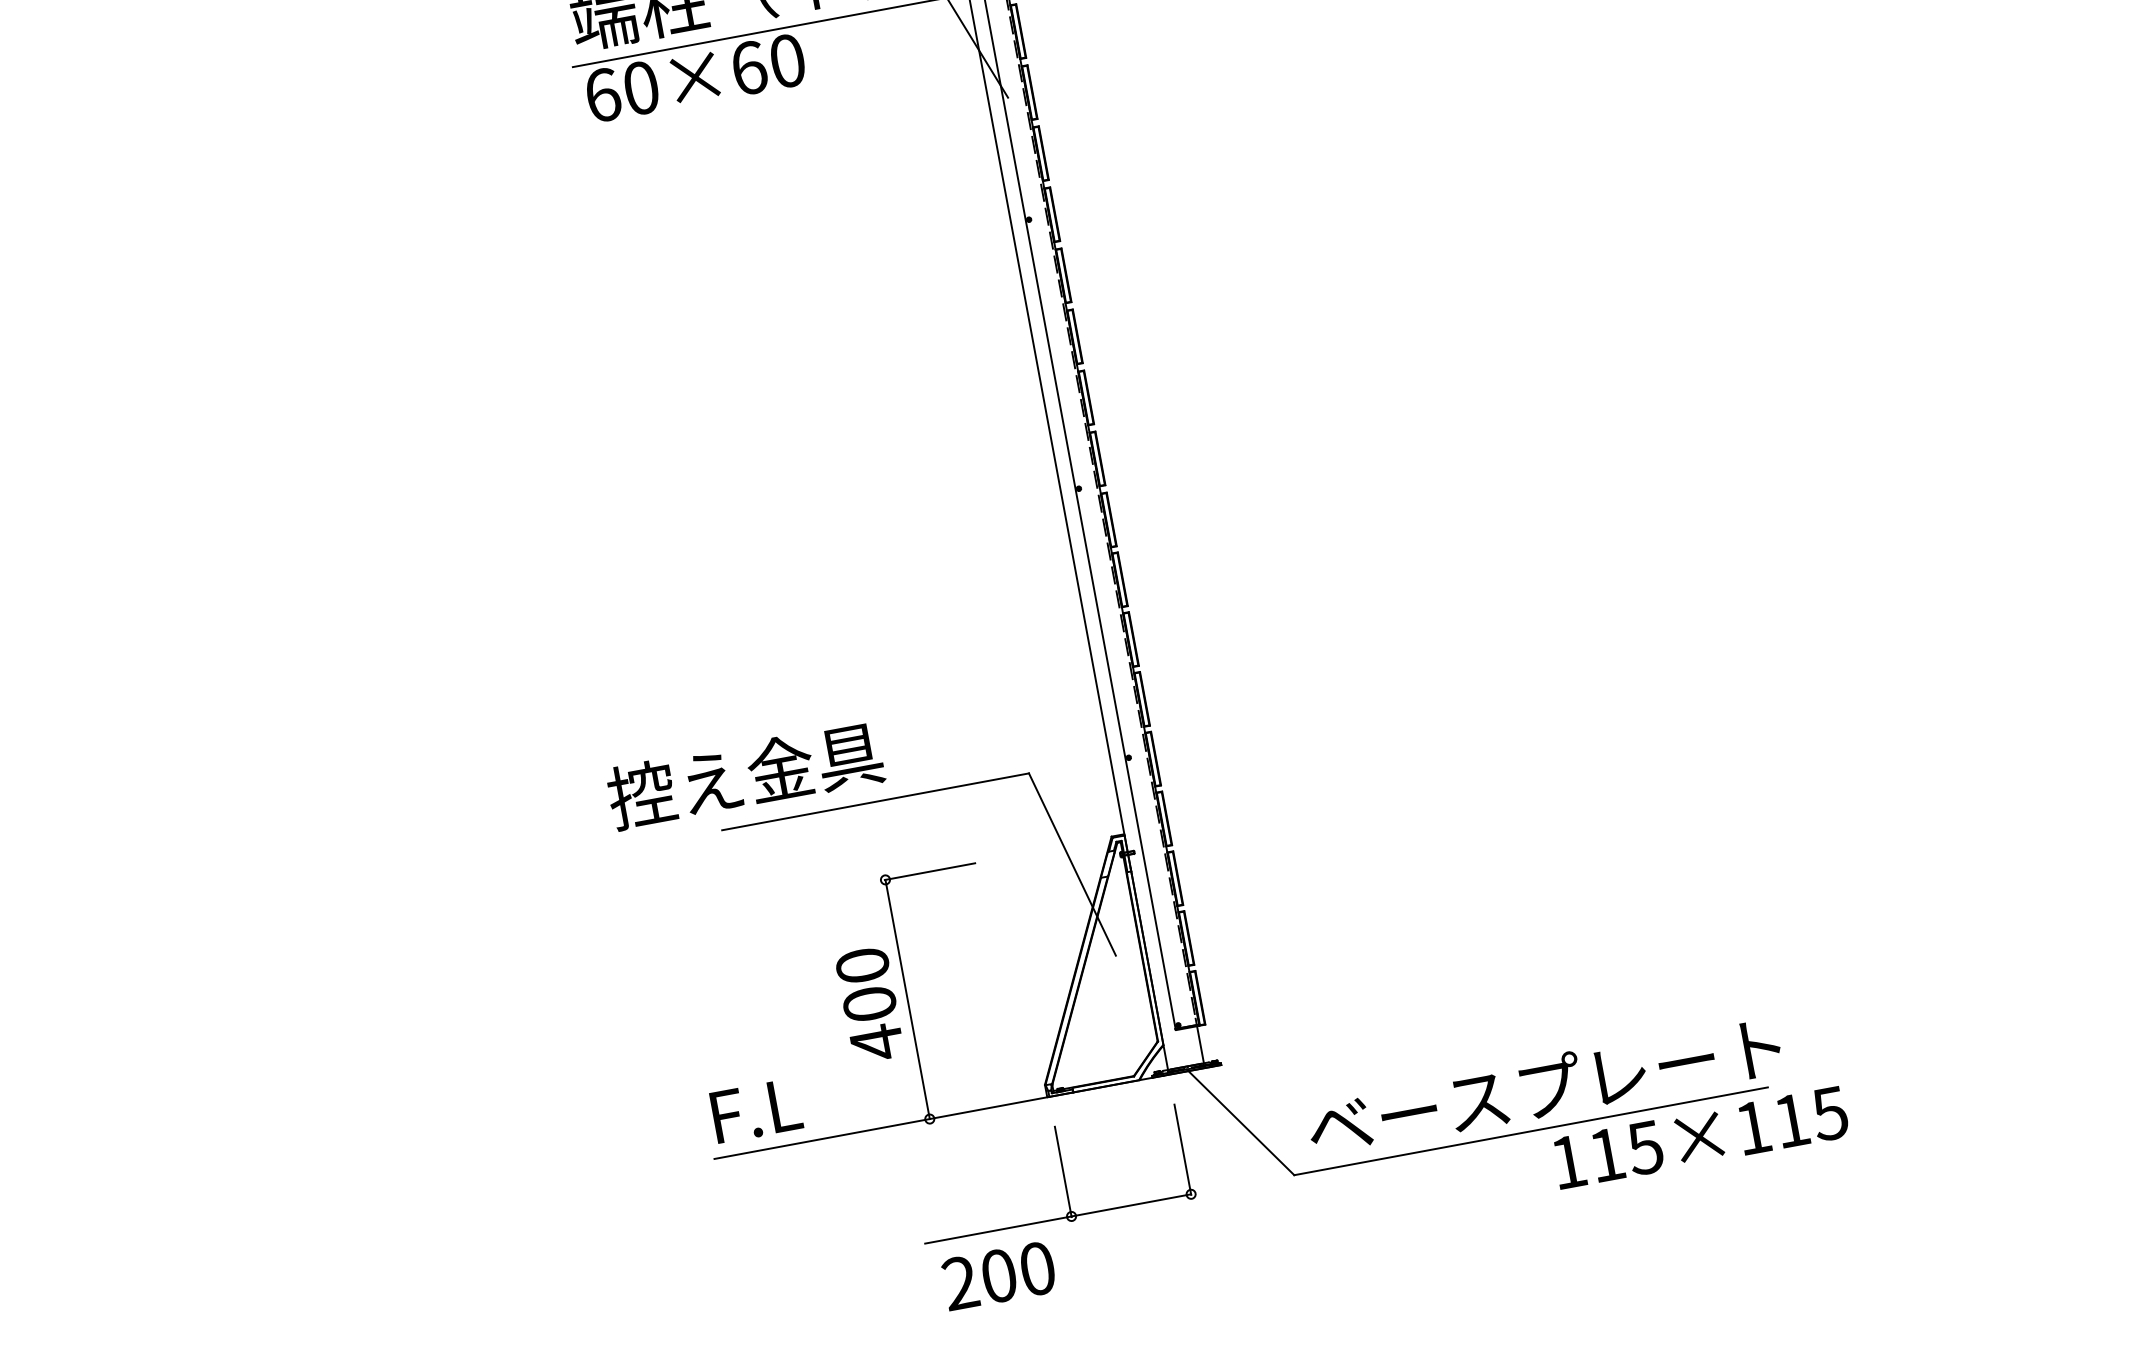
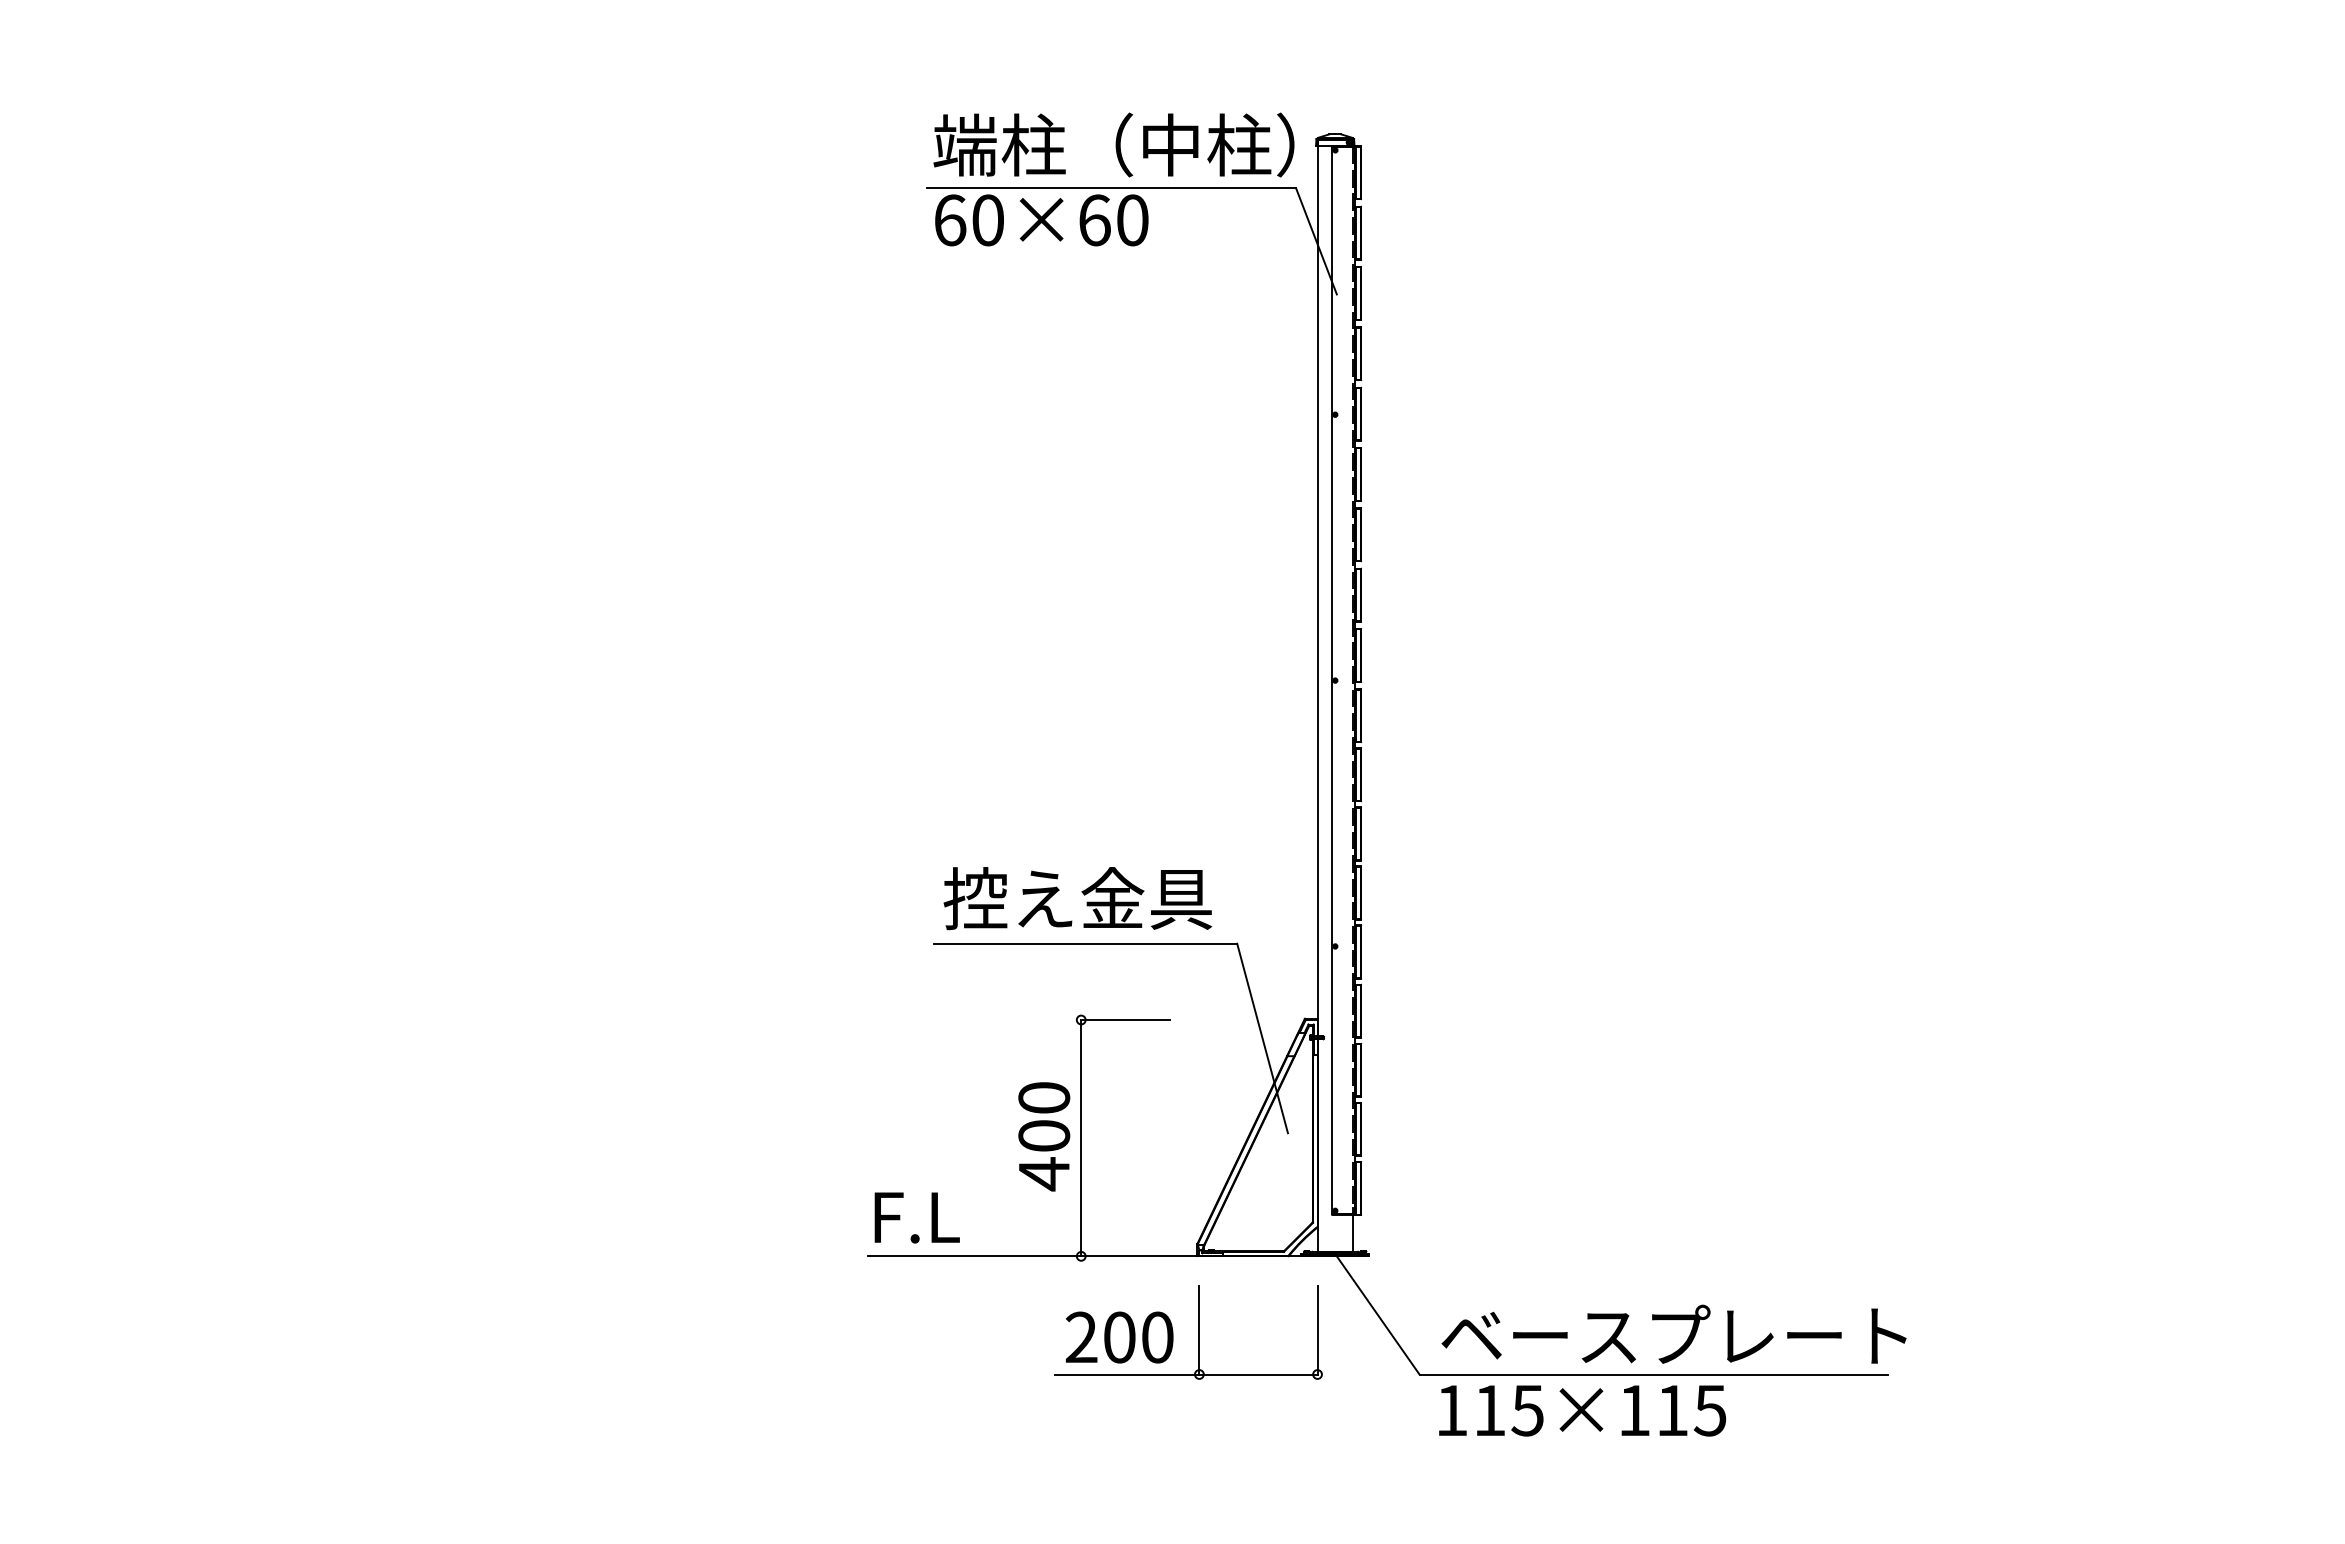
text: (745, 775) -> (1077, 898), moved
text: (1700, 1137) -> (1582, 1410), moved
text: (998, 1275) -> (1119, 1337), moved

